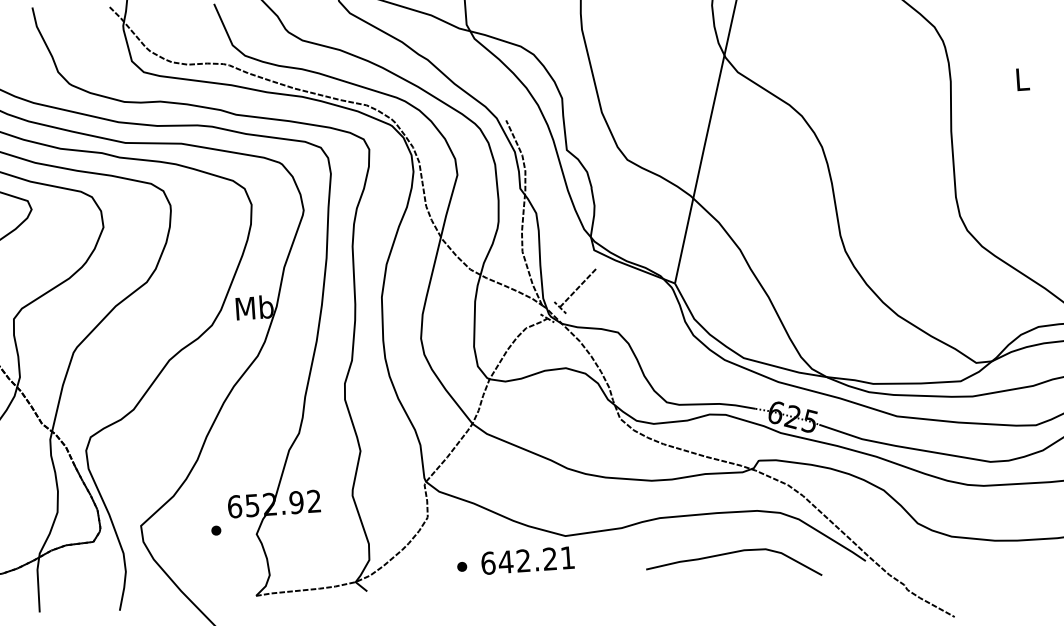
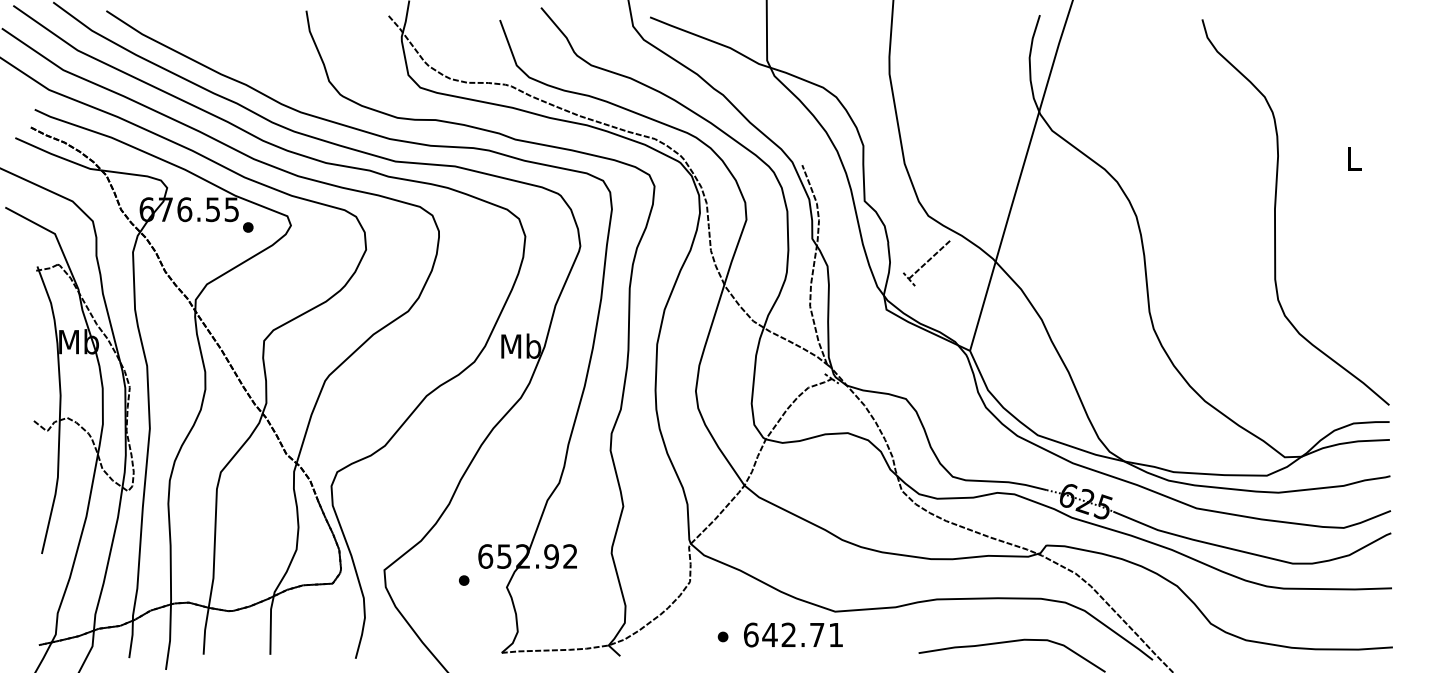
part: (575, 291) -> (926, 263), moved
text: (550, 558) -> (817, 634), 642.21 -> 642.71

